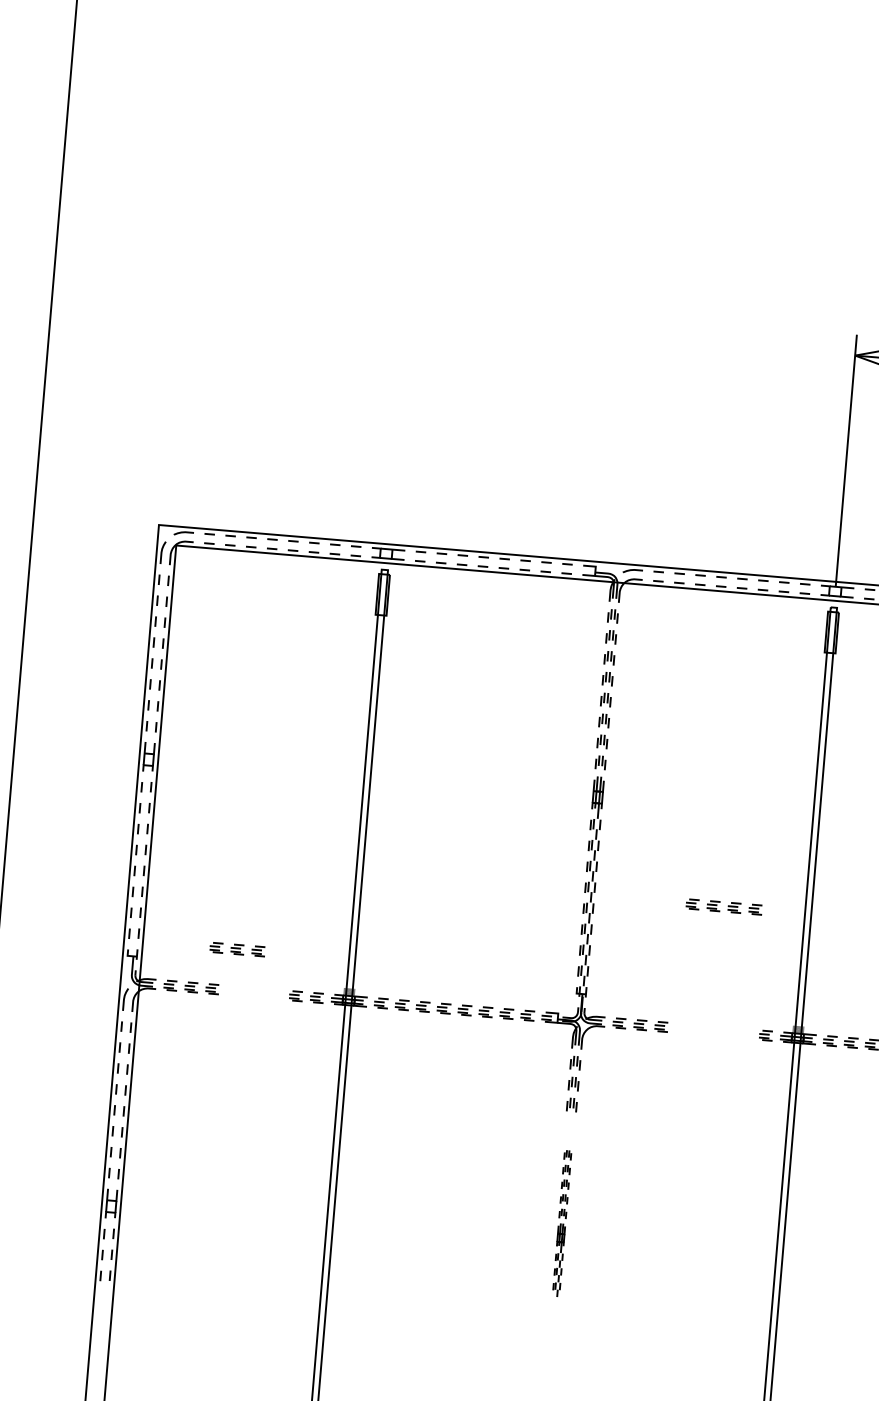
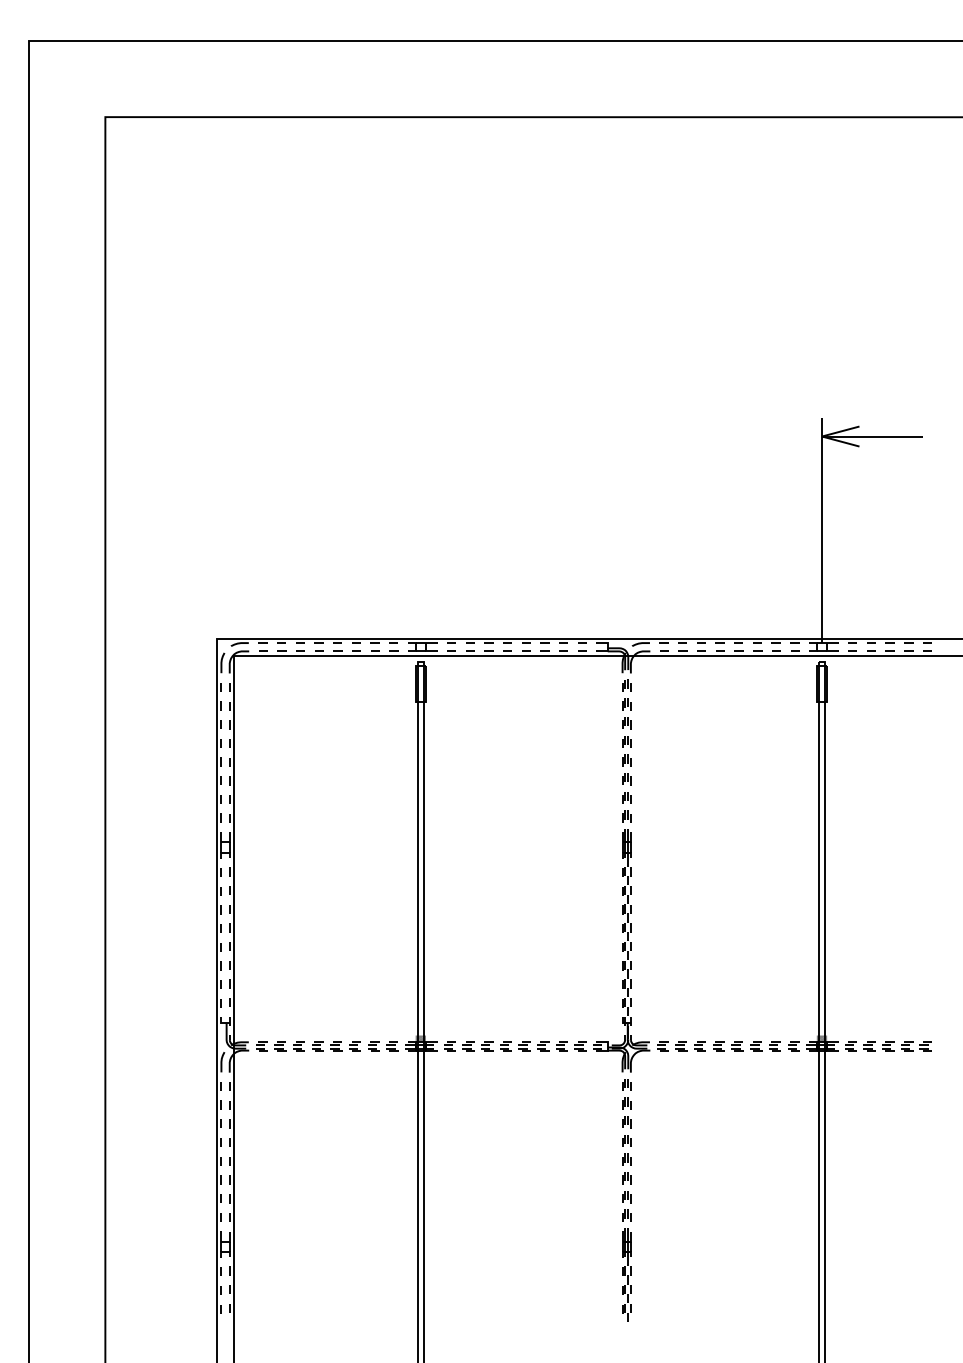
part: (723, 907) -> (746, 1046), moved
part: (237, 949) -> (336, 1046), moved
part: (561, 1223) -> (626, 1228), size x1.43

